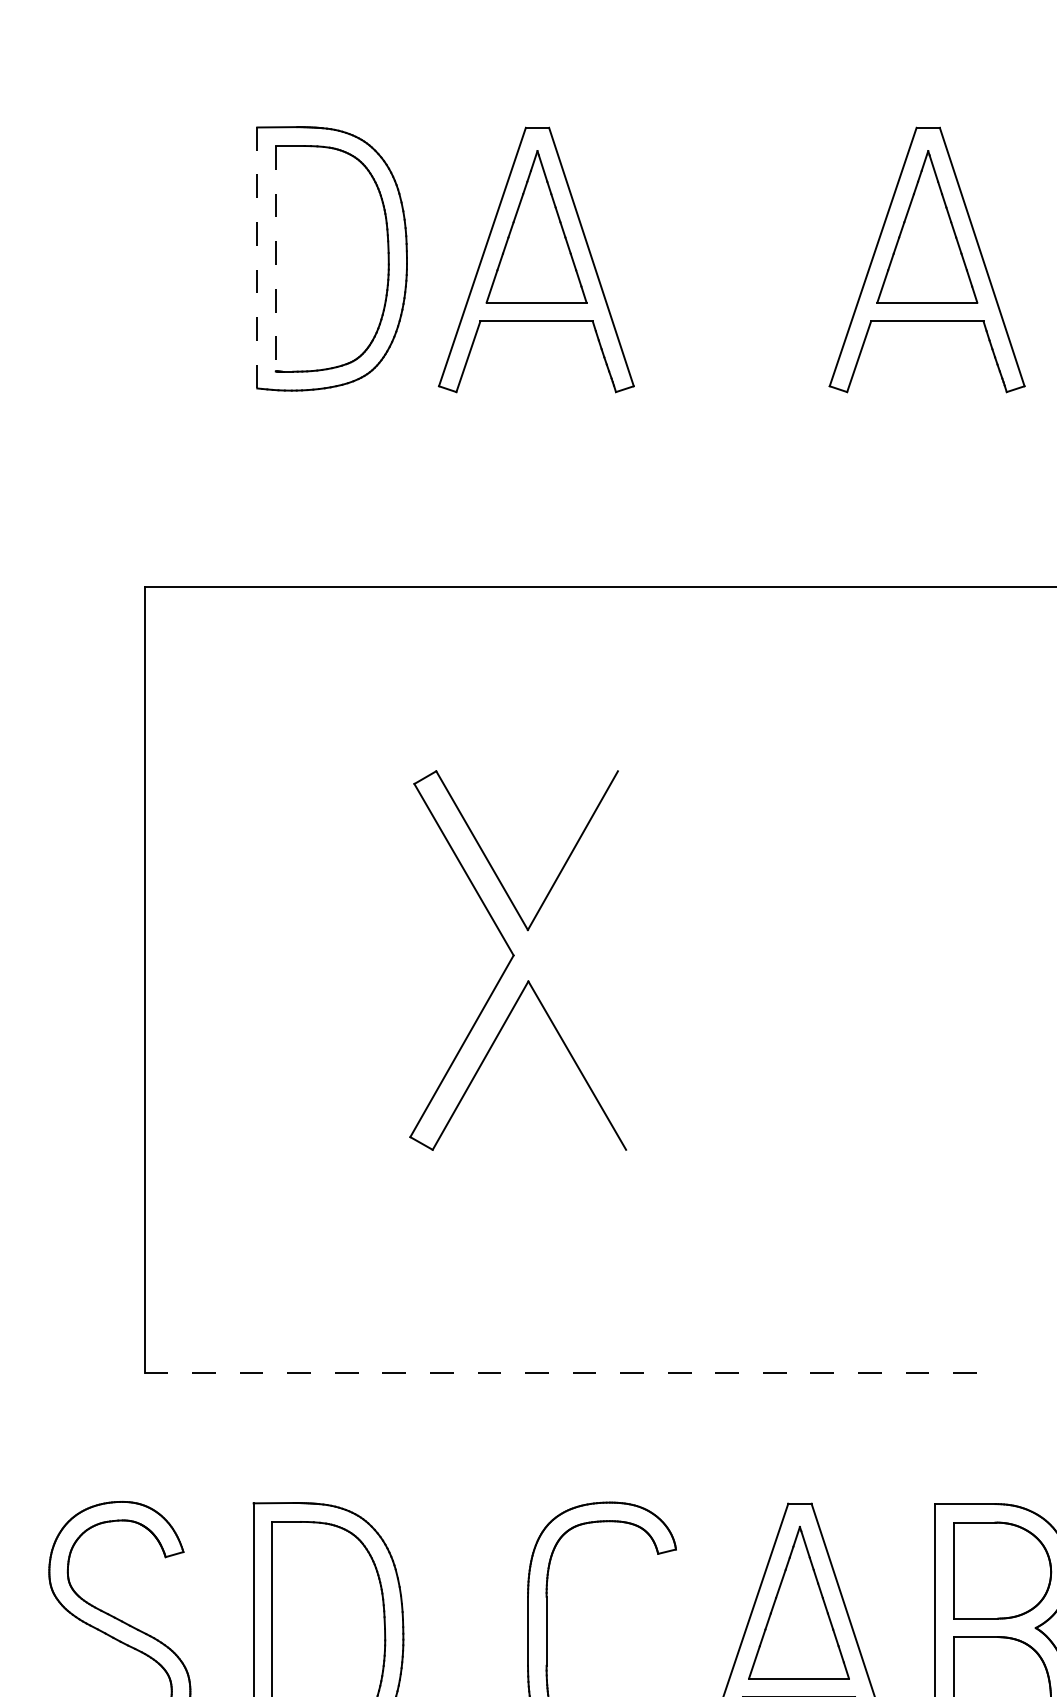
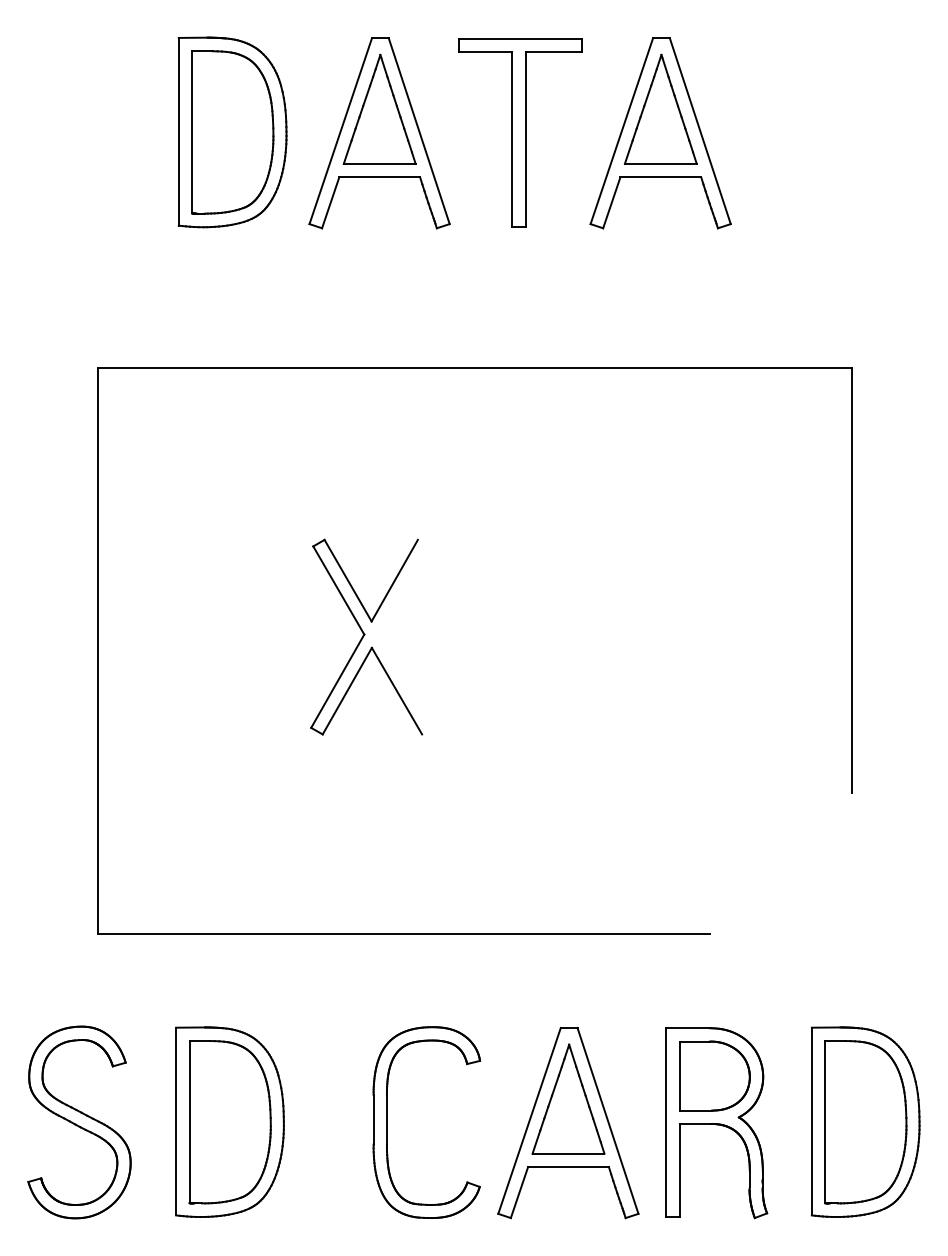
line: (256, 257) -> (178, 131), dashed -> solid
line: (276, 258) -> (192, 132), dashed -> solid
part: (732, 258) -> (520, 132), added
part: (518, 959) -> (366, 636), size x0.71
line: (571, 1372) -> (404, 933), dashed -> solid

